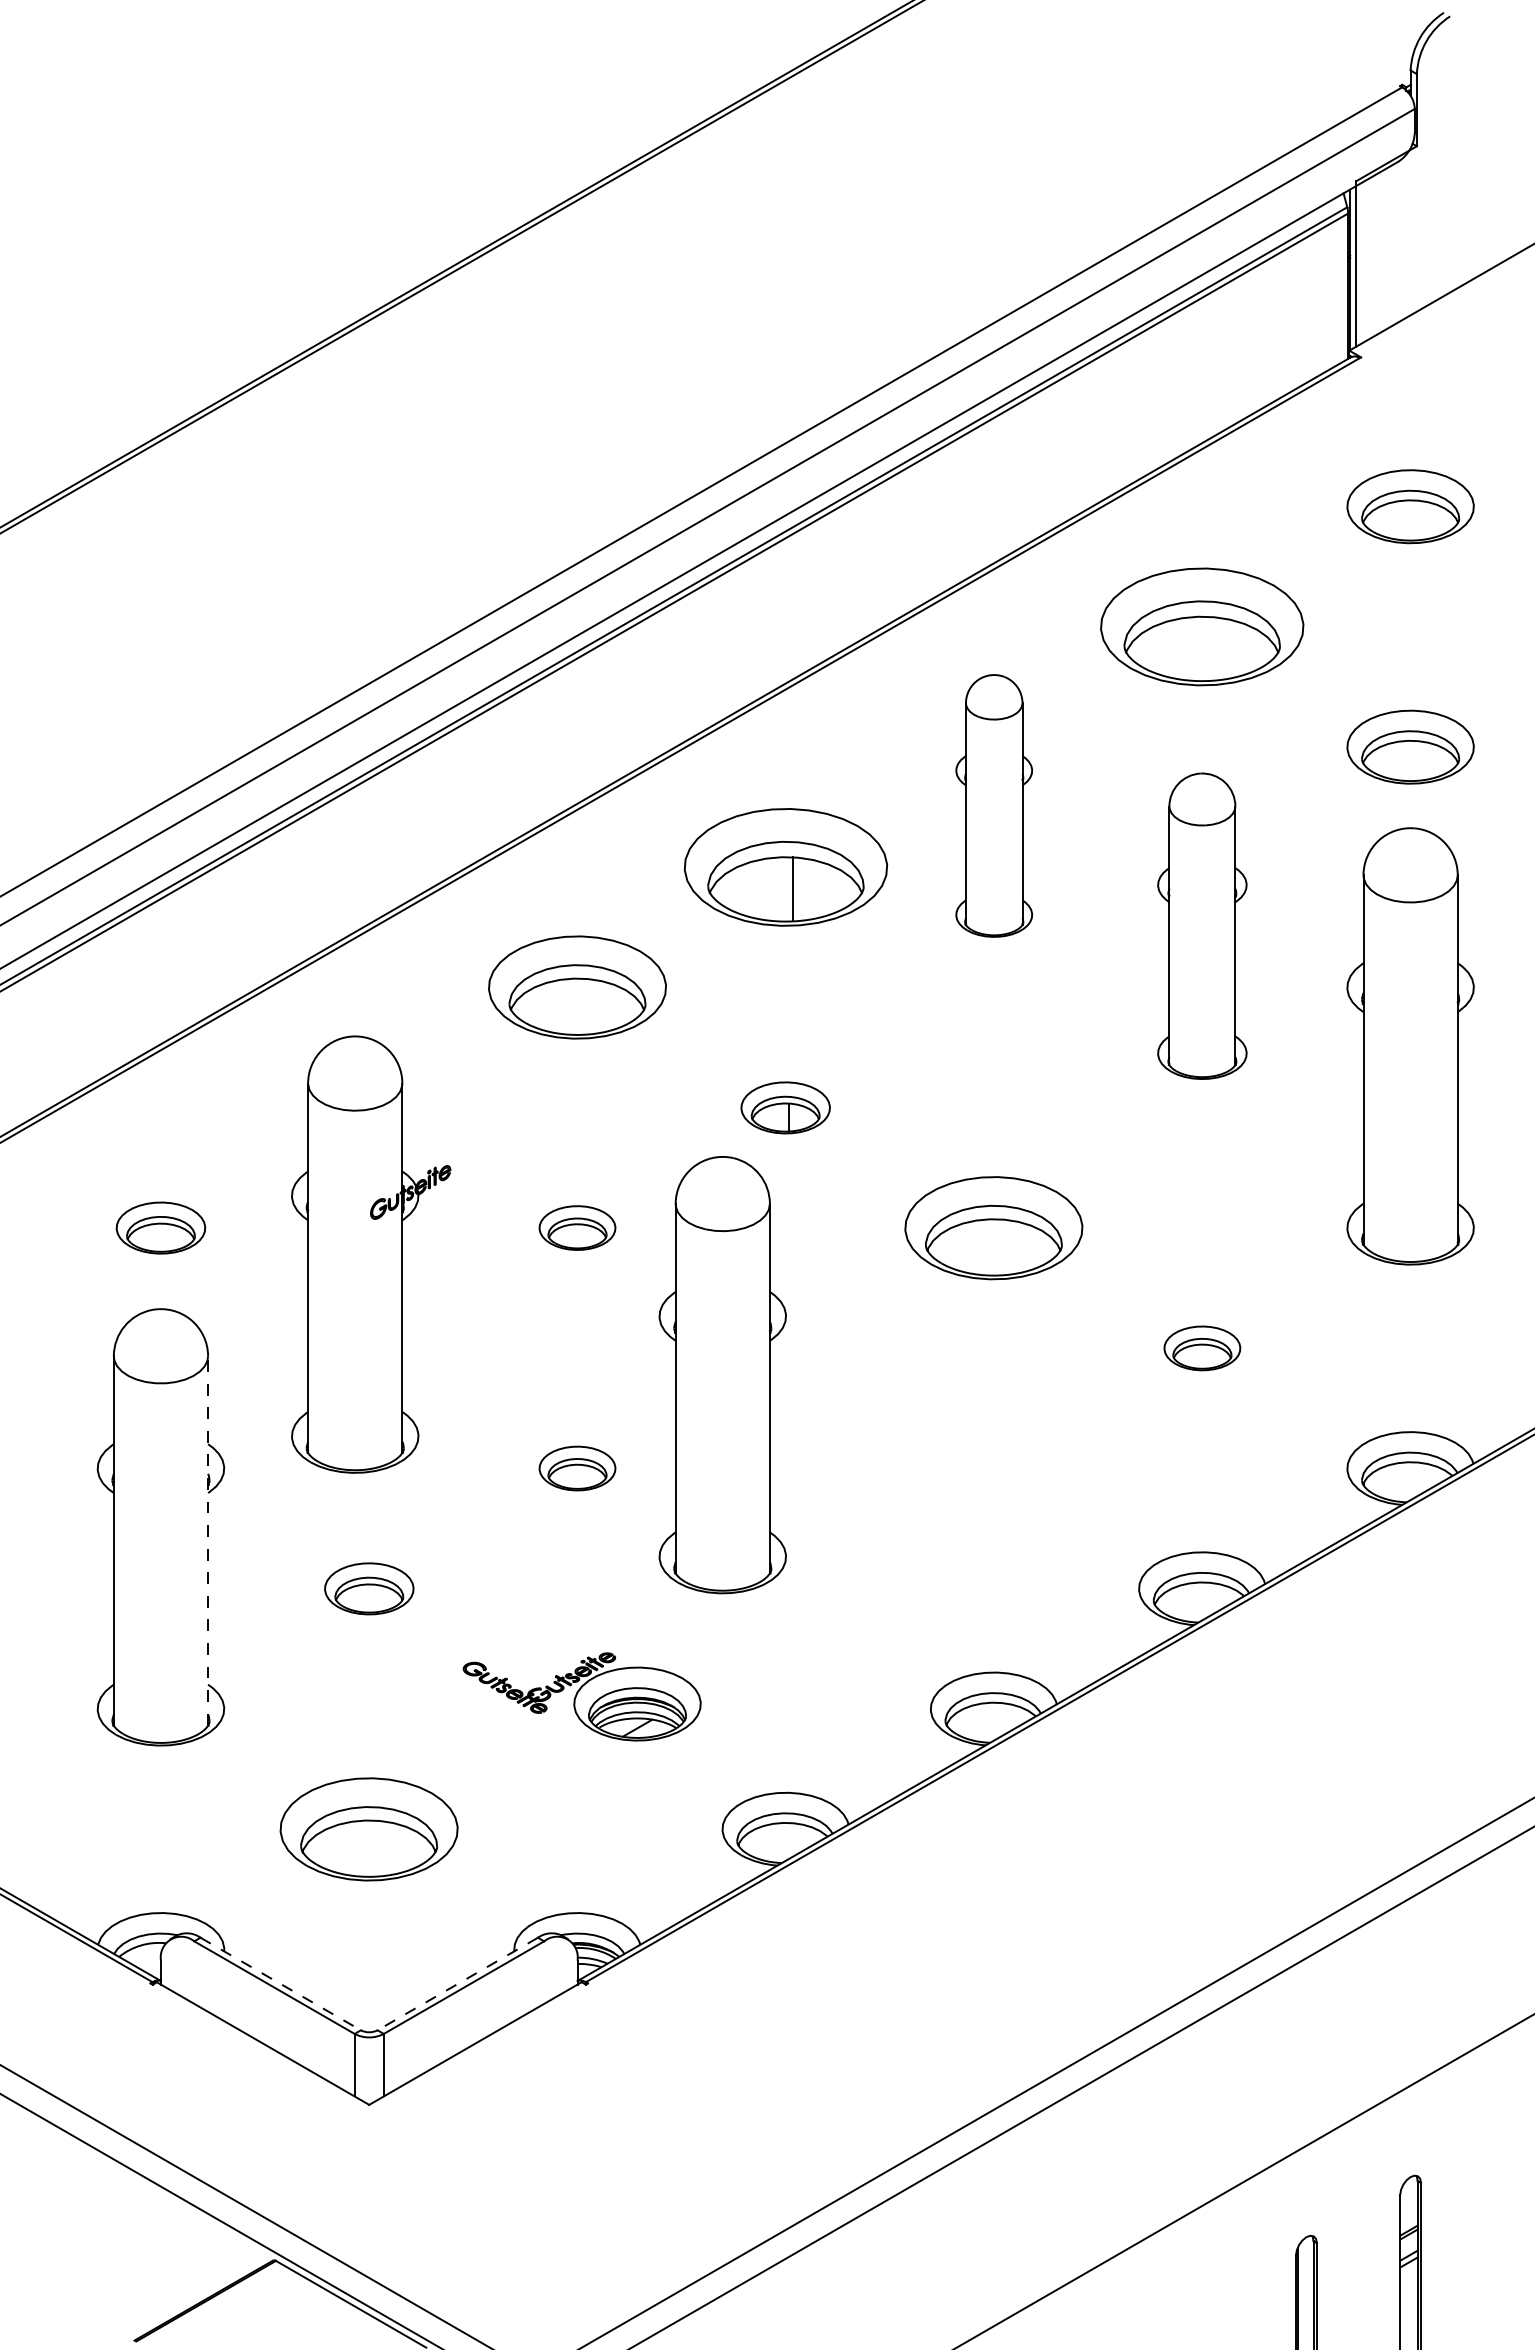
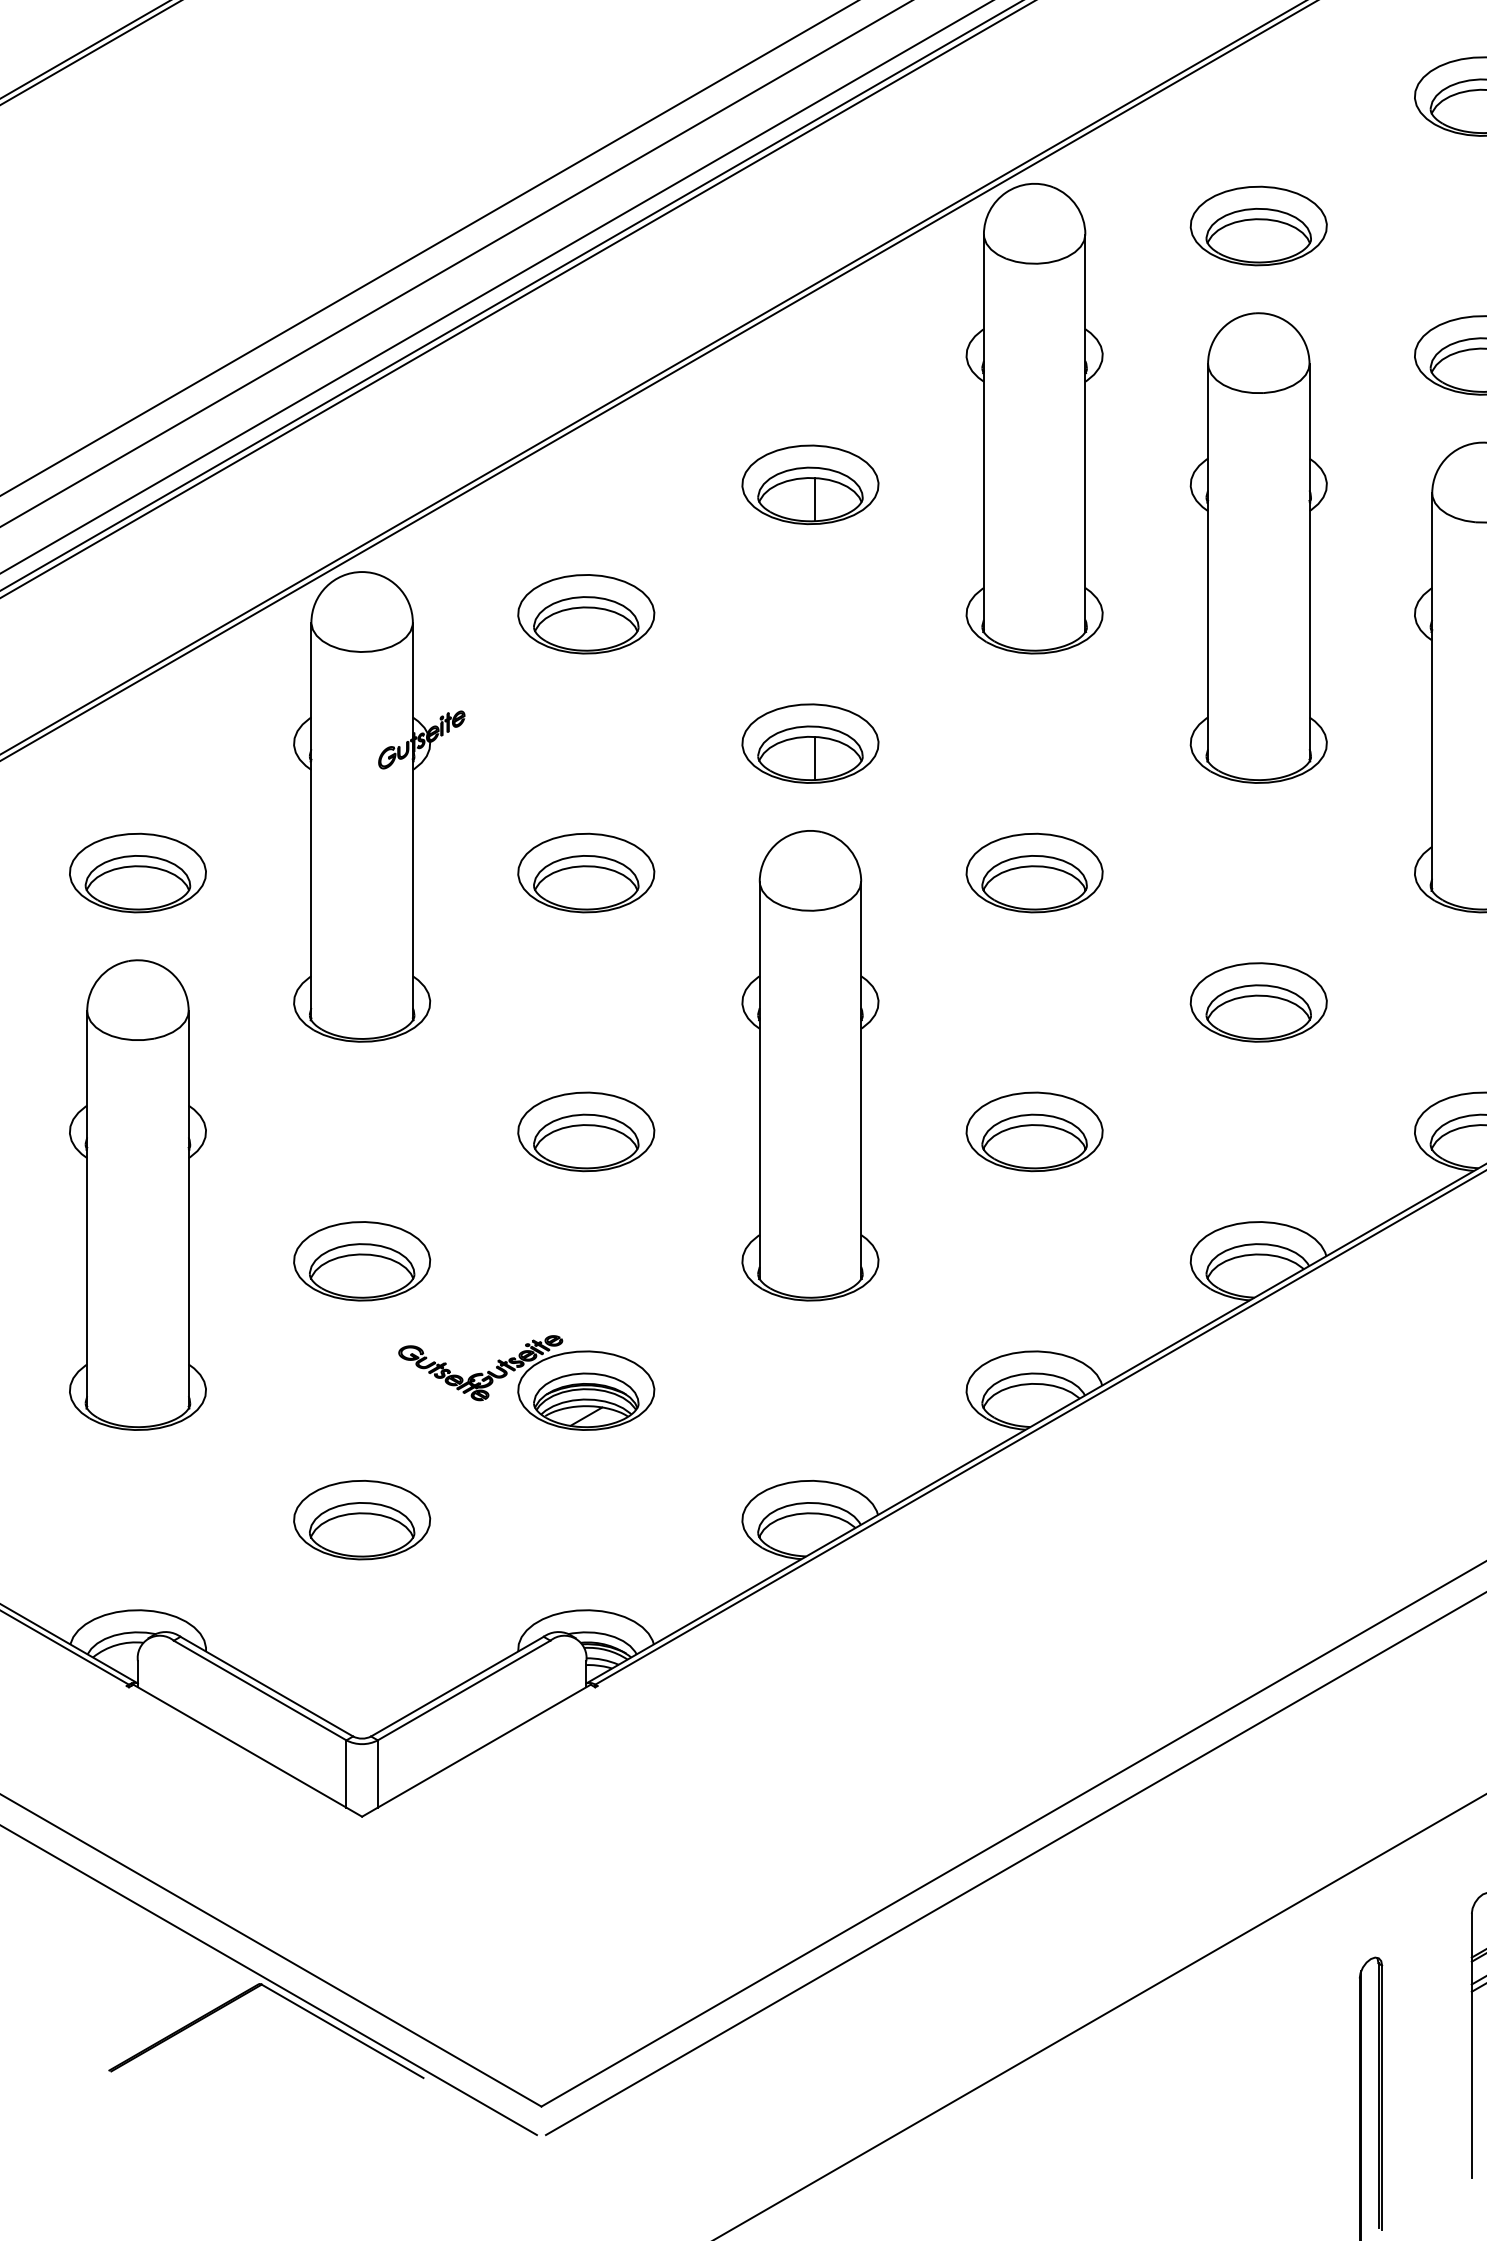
part: (1202, 626) -> (1258, 225), size x0.62
part: (994, 805) -> (1035, 418), size x1.67
part: (785, 867) -> (810, 484), size x0.62
part: (1202, 926) -> (1258, 548), size x1.43
part: (577, 987) -> (586, 614), size x0.71
part: (785, 1107) -> (810, 743), size x1.43
part: (160, 1227) -> (137, 872), size x1.43
part: (577, 1227) -> (586, 872), size x1.67
part: (994, 1227) -> (1035, 872), size x0.71
part: (371, 1254) -> (379, 806), moved
part: (1202, 1348) -> (1258, 1002), size x1.67
part: (722, 1375) -> (810, 1066), moved
part: (577, 1468) -> (586, 1131), size x1.67
part: (994, 1468) -> (1035, 1131), added
line: (208, 1540) -> (189, 1209), dashed -> solid
part: (369, 1588) -> (362, 1260), size x1.43
part: (581, 1696) -> (526, 1382), moved
part: (369, 1828) -> (362, 1519), size x0.71
line: (280, 1984) -> (266, 1687), dashed -> solid
line: (457, 1984) -> (457, 1687), dashed -> solid

